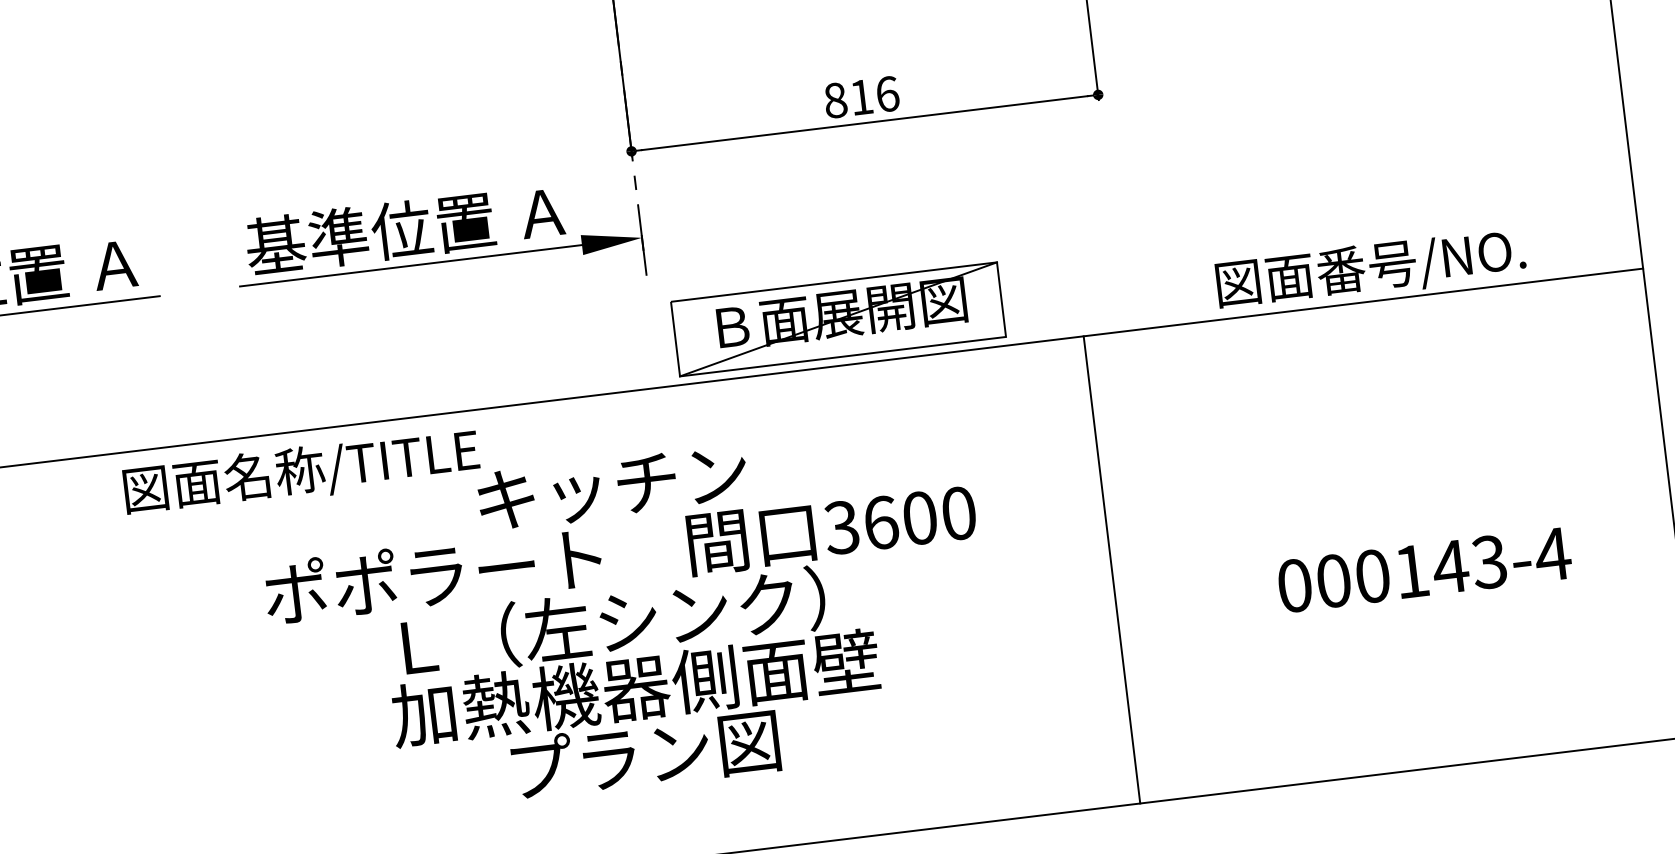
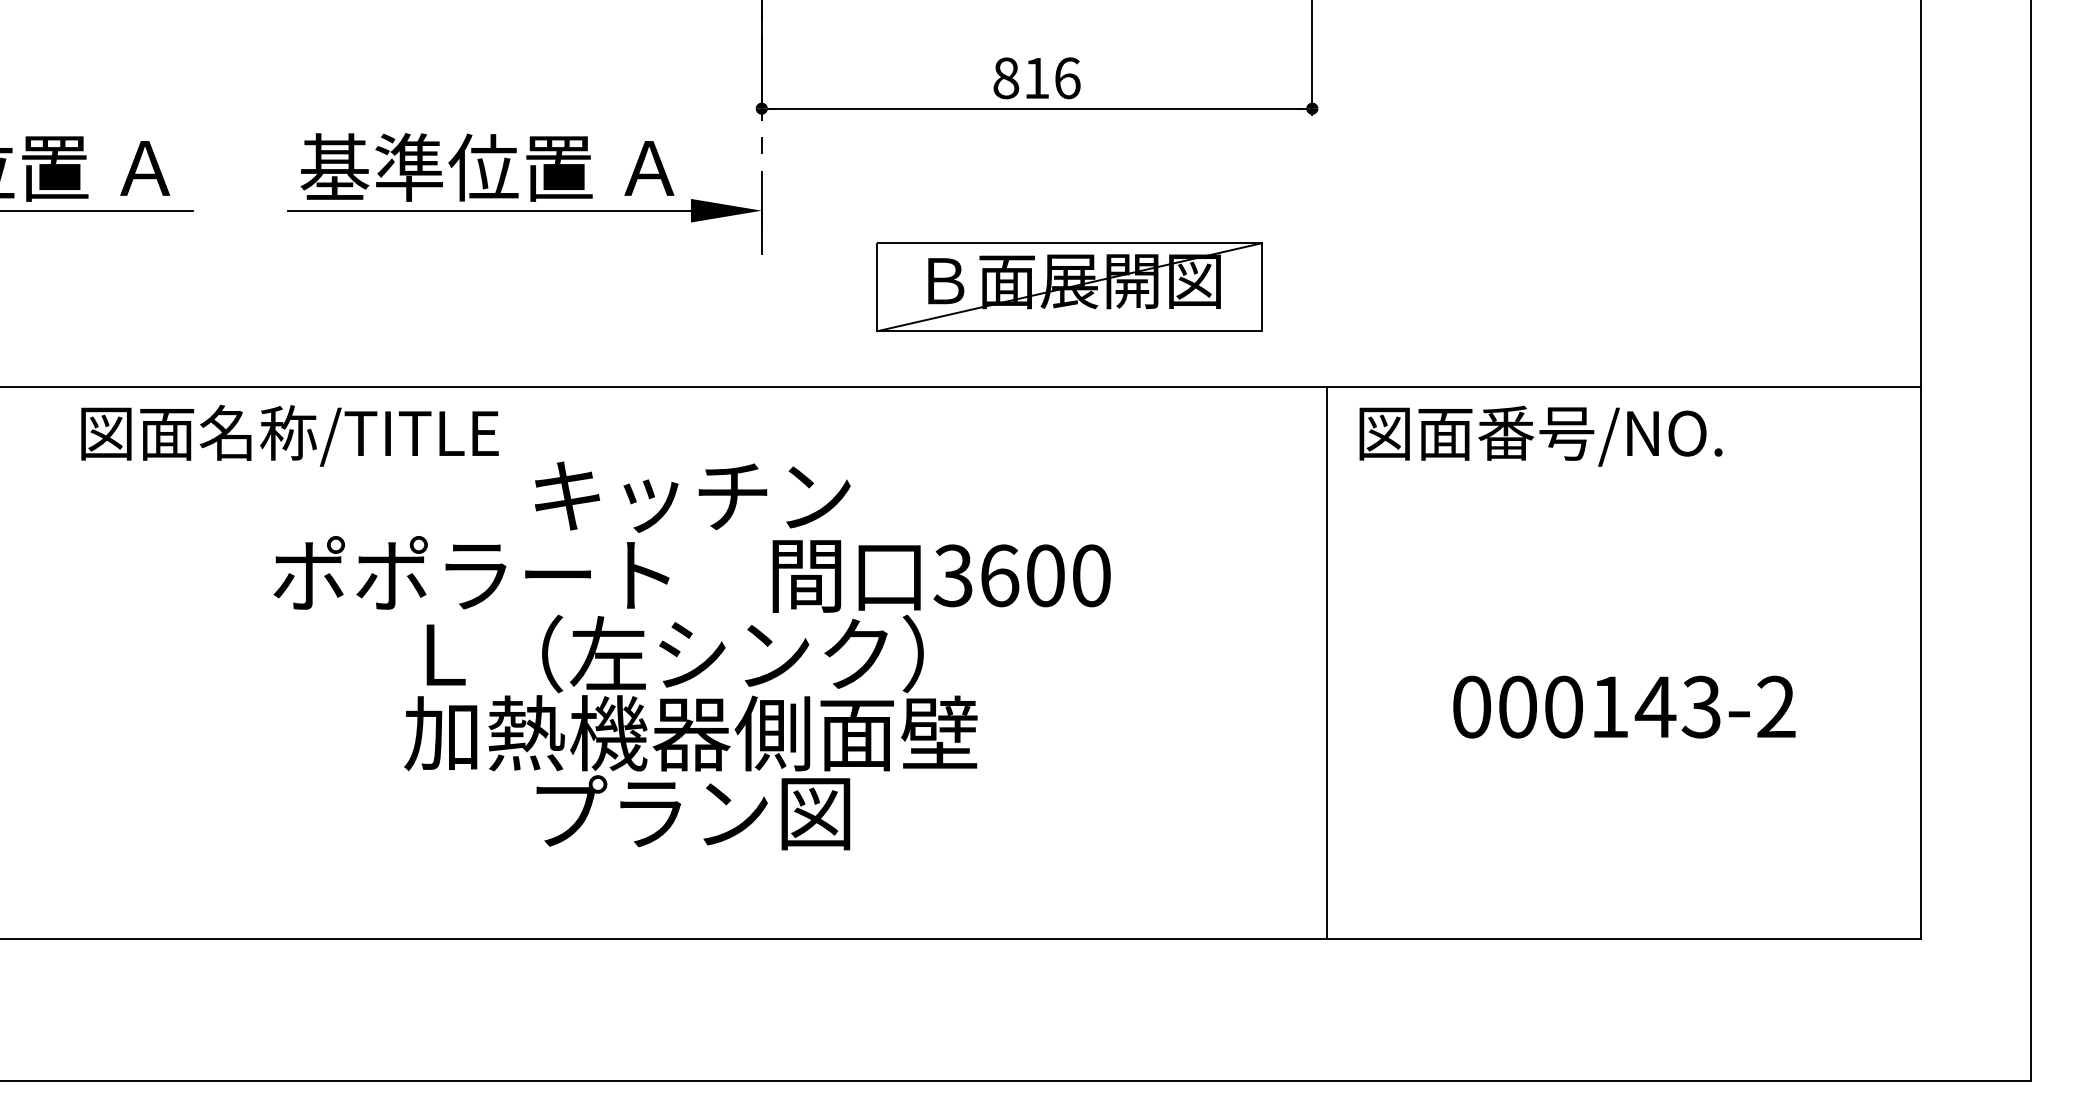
text: (1370, 269) -> (1540, 435), moved
part: (838, 319) -> (1069, 287), moved
text: (301, 472) -> (289, 435), moved
text: (1552, 553) -> (1776, 706), 000143-4 -> 000143-2
line: (1111, 569) -> (1327, 662), moved

